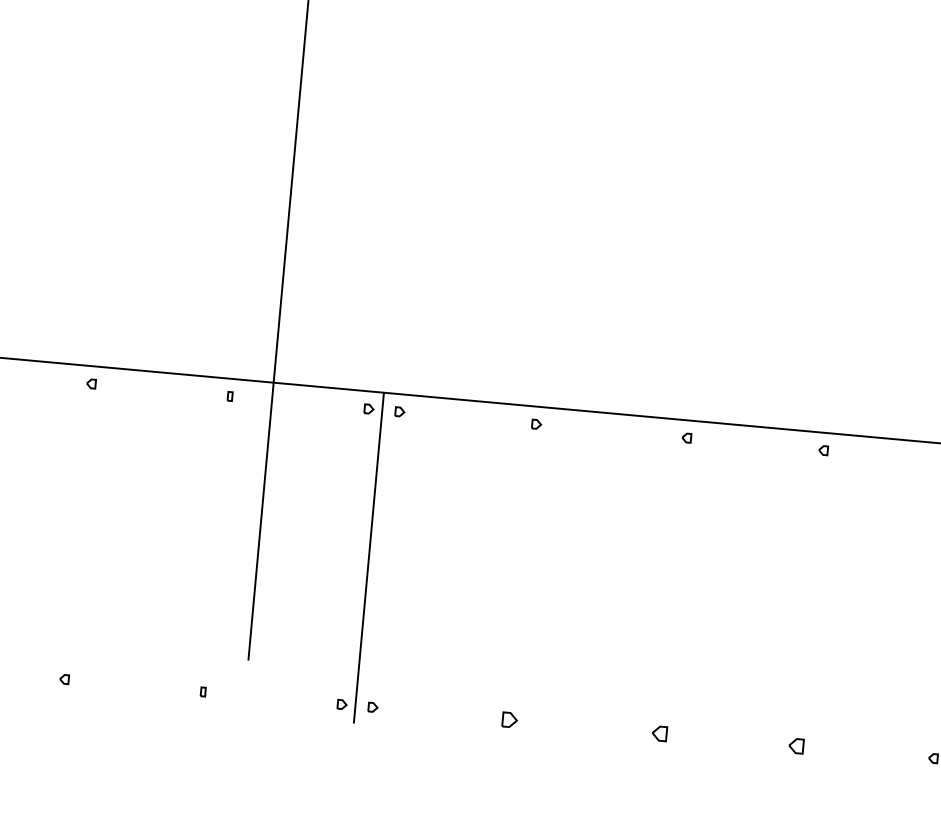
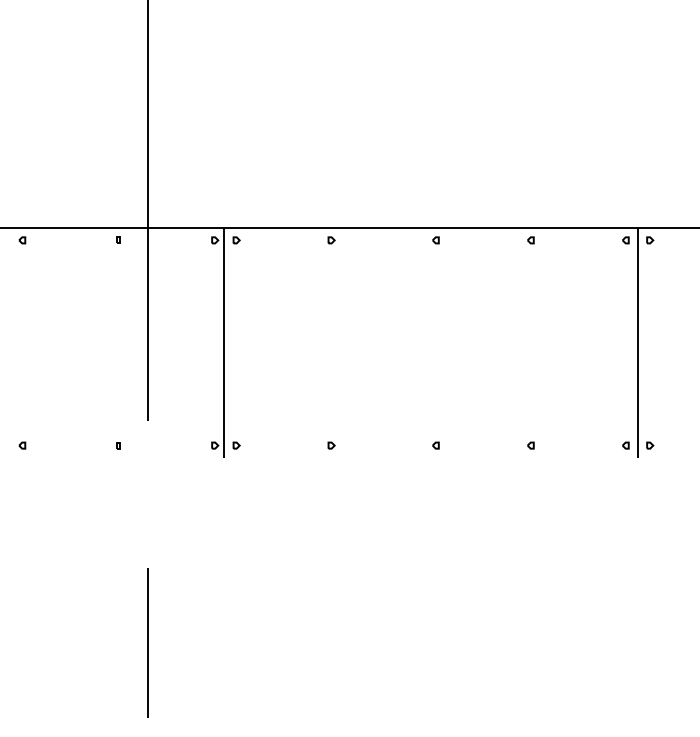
part: (509, 719) -> (331, 445), size x0.62
part: (659, 733) -> (435, 445), size x0.62
part: (796, 745) -> (530, 445), size x0.62

